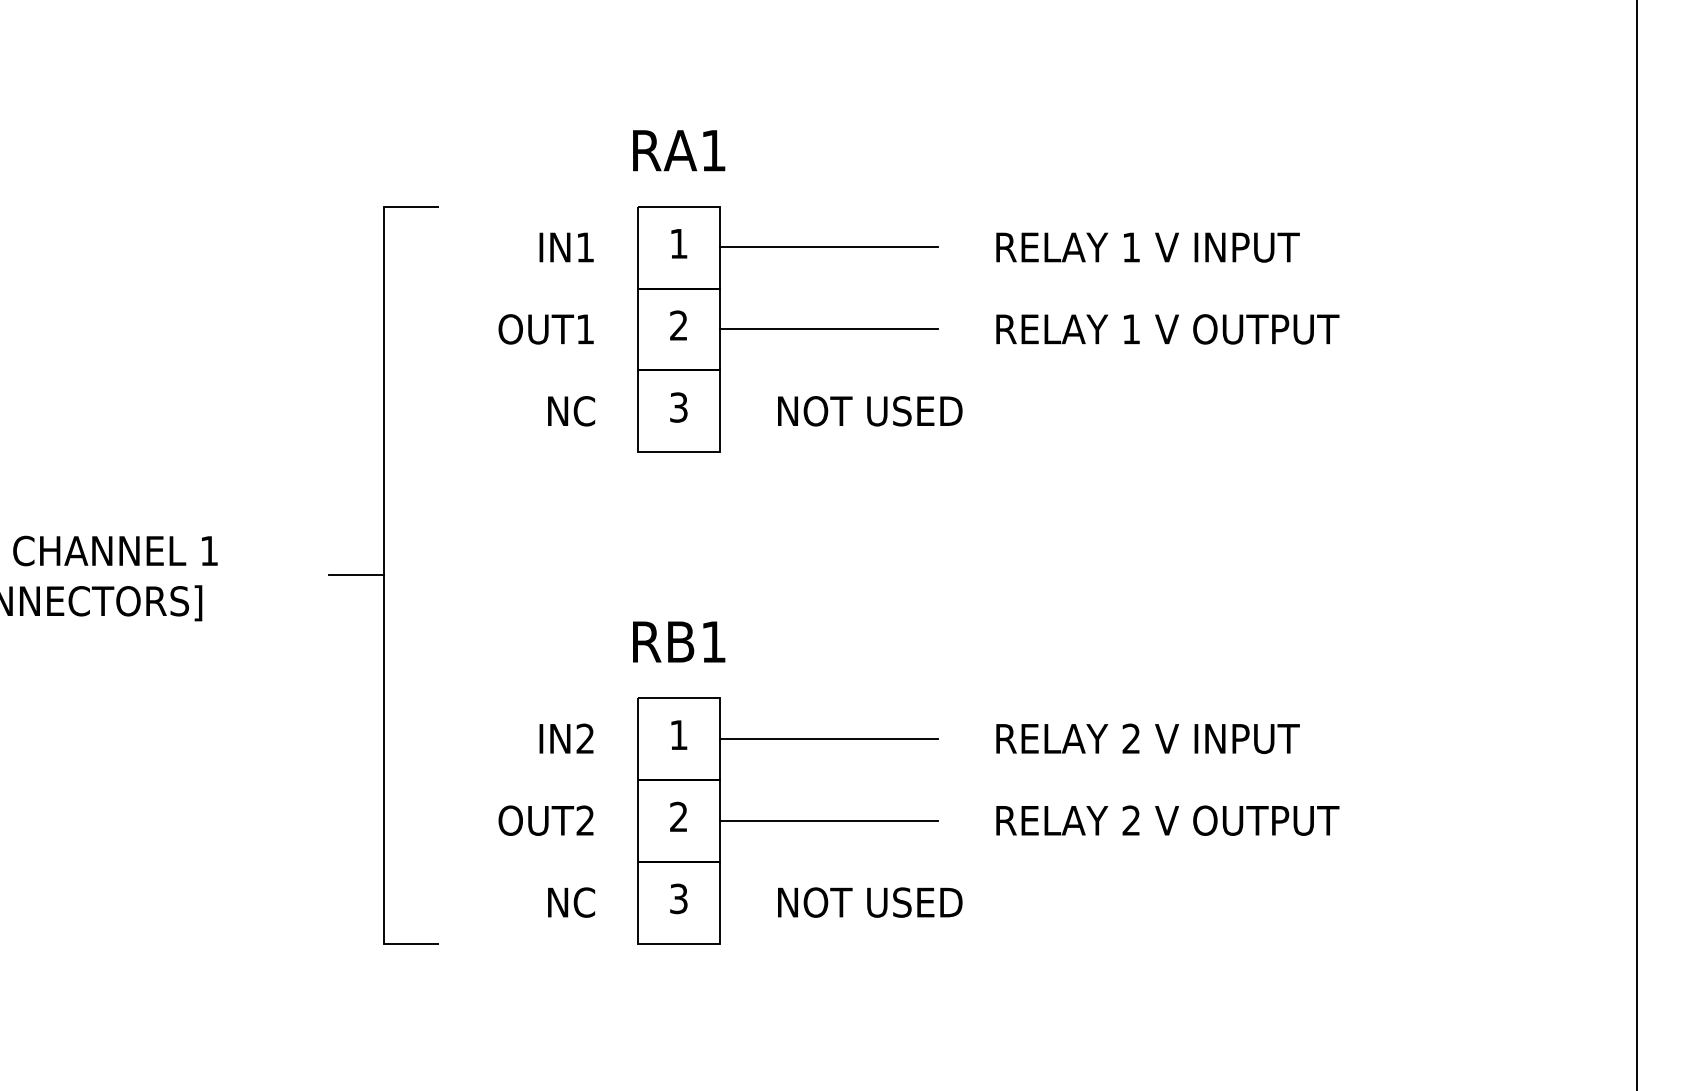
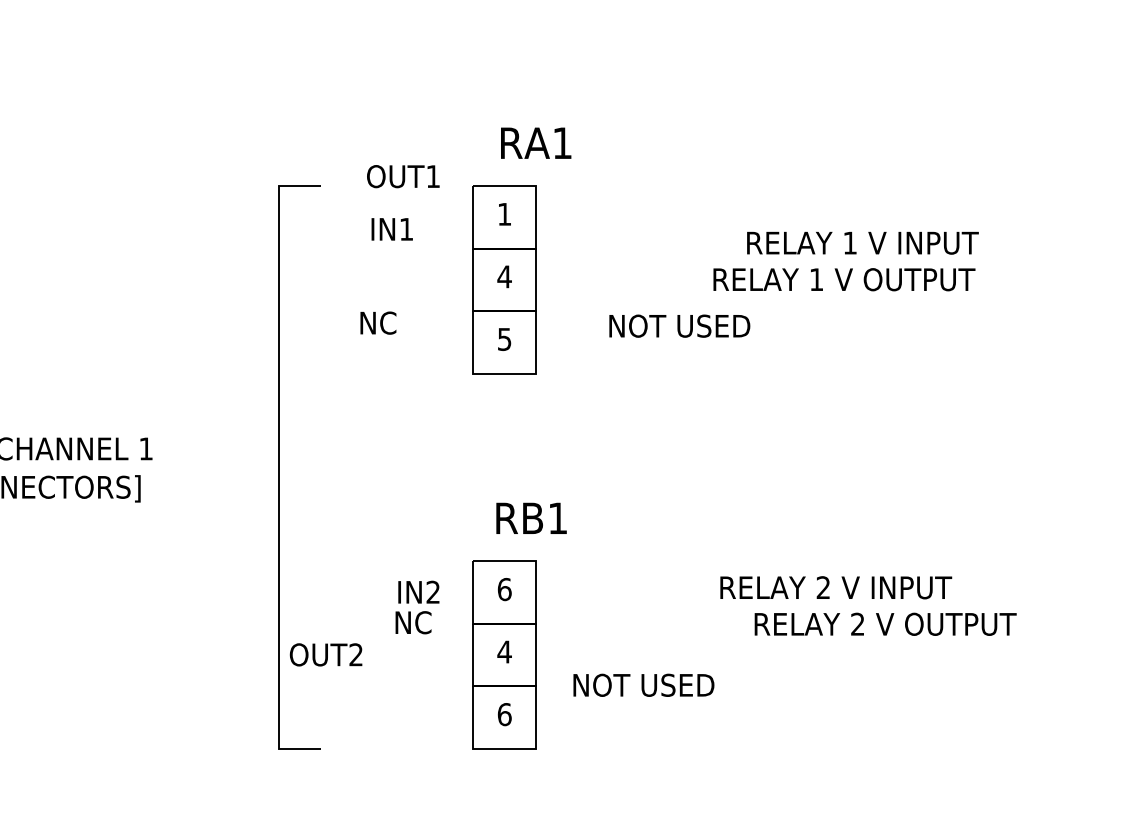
text: (679, 150) -> (536, 143), moved
text: (566, 247) -> (392, 229), moved
line: (828, 247) -> (618, 217), removed
text: (1147, 247) -> (862, 243), moved
text: (678, 325) -> (504, 276), 2 -> 4
text: (545, 329) -> (402, 176), moved
line: (828, 329) -> (618, 279), removed
text: (1167, 329) -> (844, 279), moved
text: (678, 407) -> (504, 339), 3 -> 5
text: (571, 411) -> (378, 323), moved
text: (870, 411) -> (679, 326), moved
line: (356, 575) -> (258, 467), removed
text: (679, 641) -> (531, 518), moved
text: (679, 734) -> (505, 589), 1 -> 6
line: (828, 738) -> (618, 592), removed
text: (1147, 738) -> (835, 587), moved
text: (678, 816) -> (504, 651), 2 -> 4
text: (545, 820) -> (325, 654), moved
line: (828, 820) -> (618, 654), removed
text: (1167, 820) -> (885, 624), moved
text: (679, 898) -> (505, 714), 3 -> 6
text: (571, 902) -> (413, 622), moved
text: (870, 902) -> (644, 685), moved

